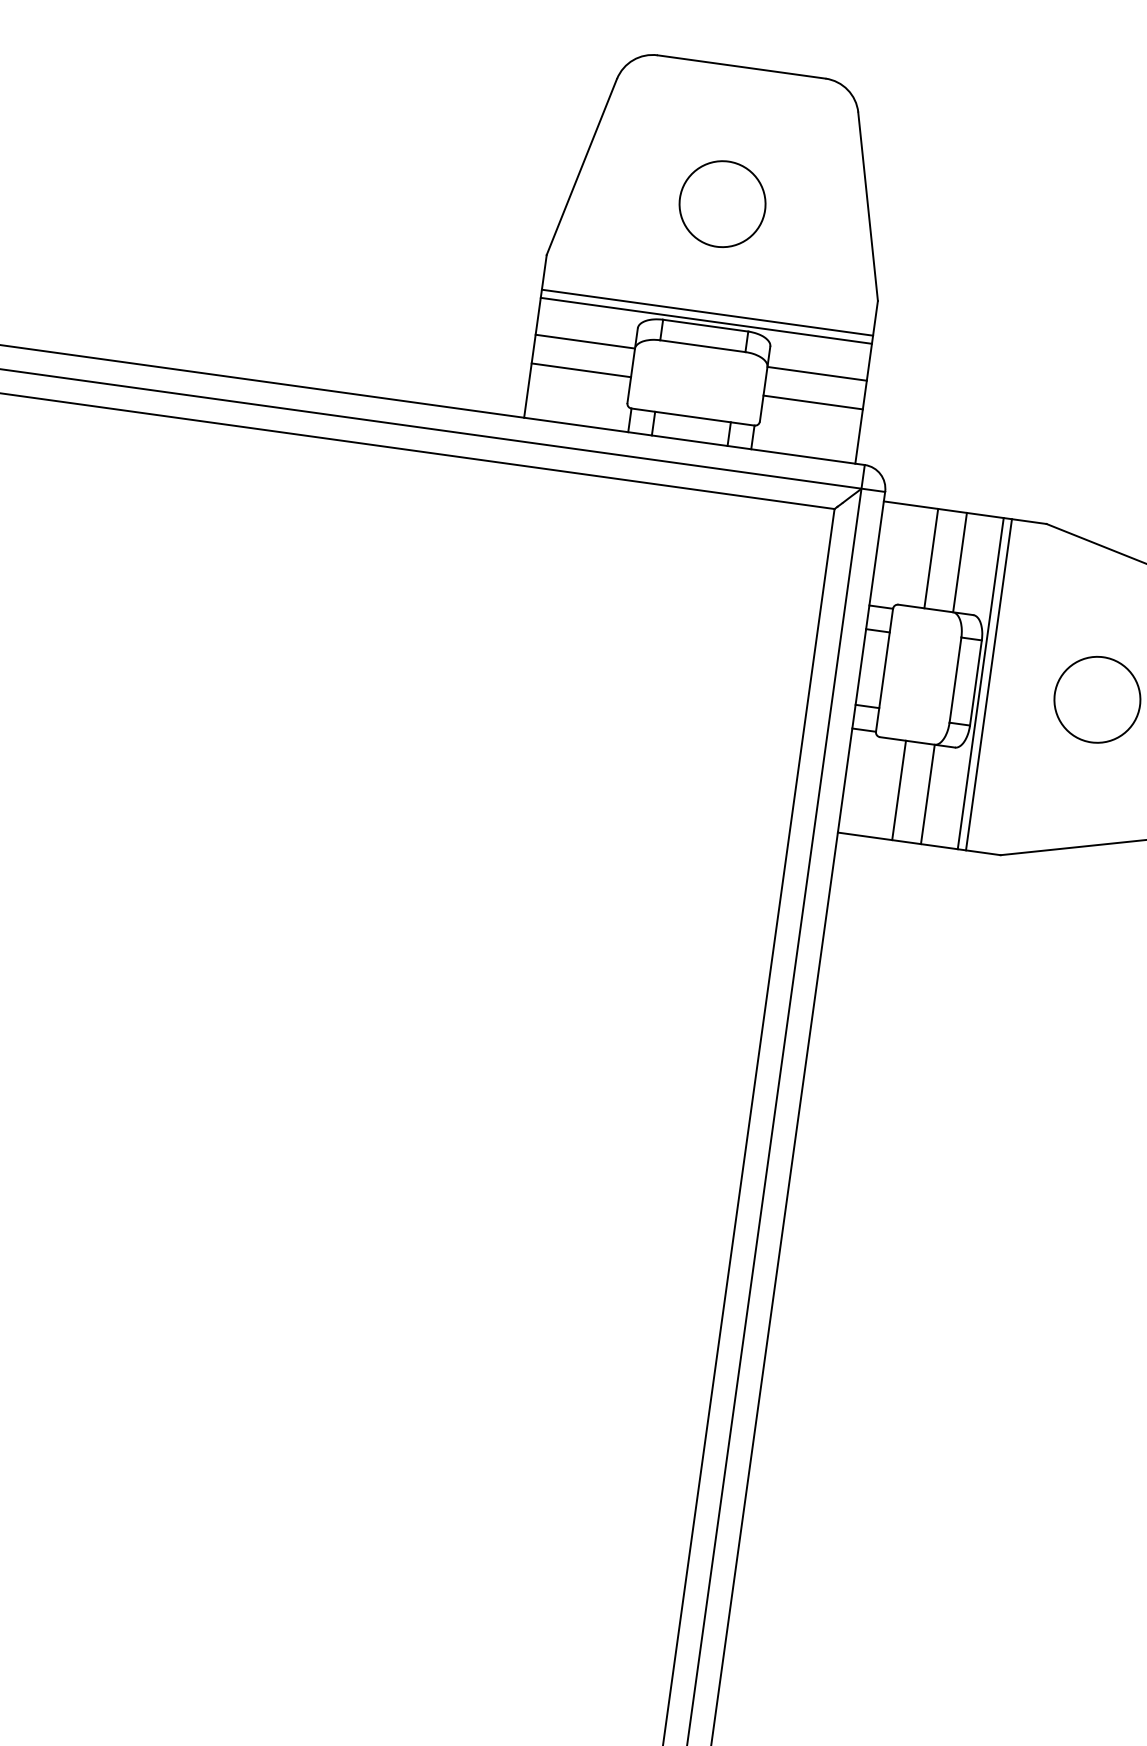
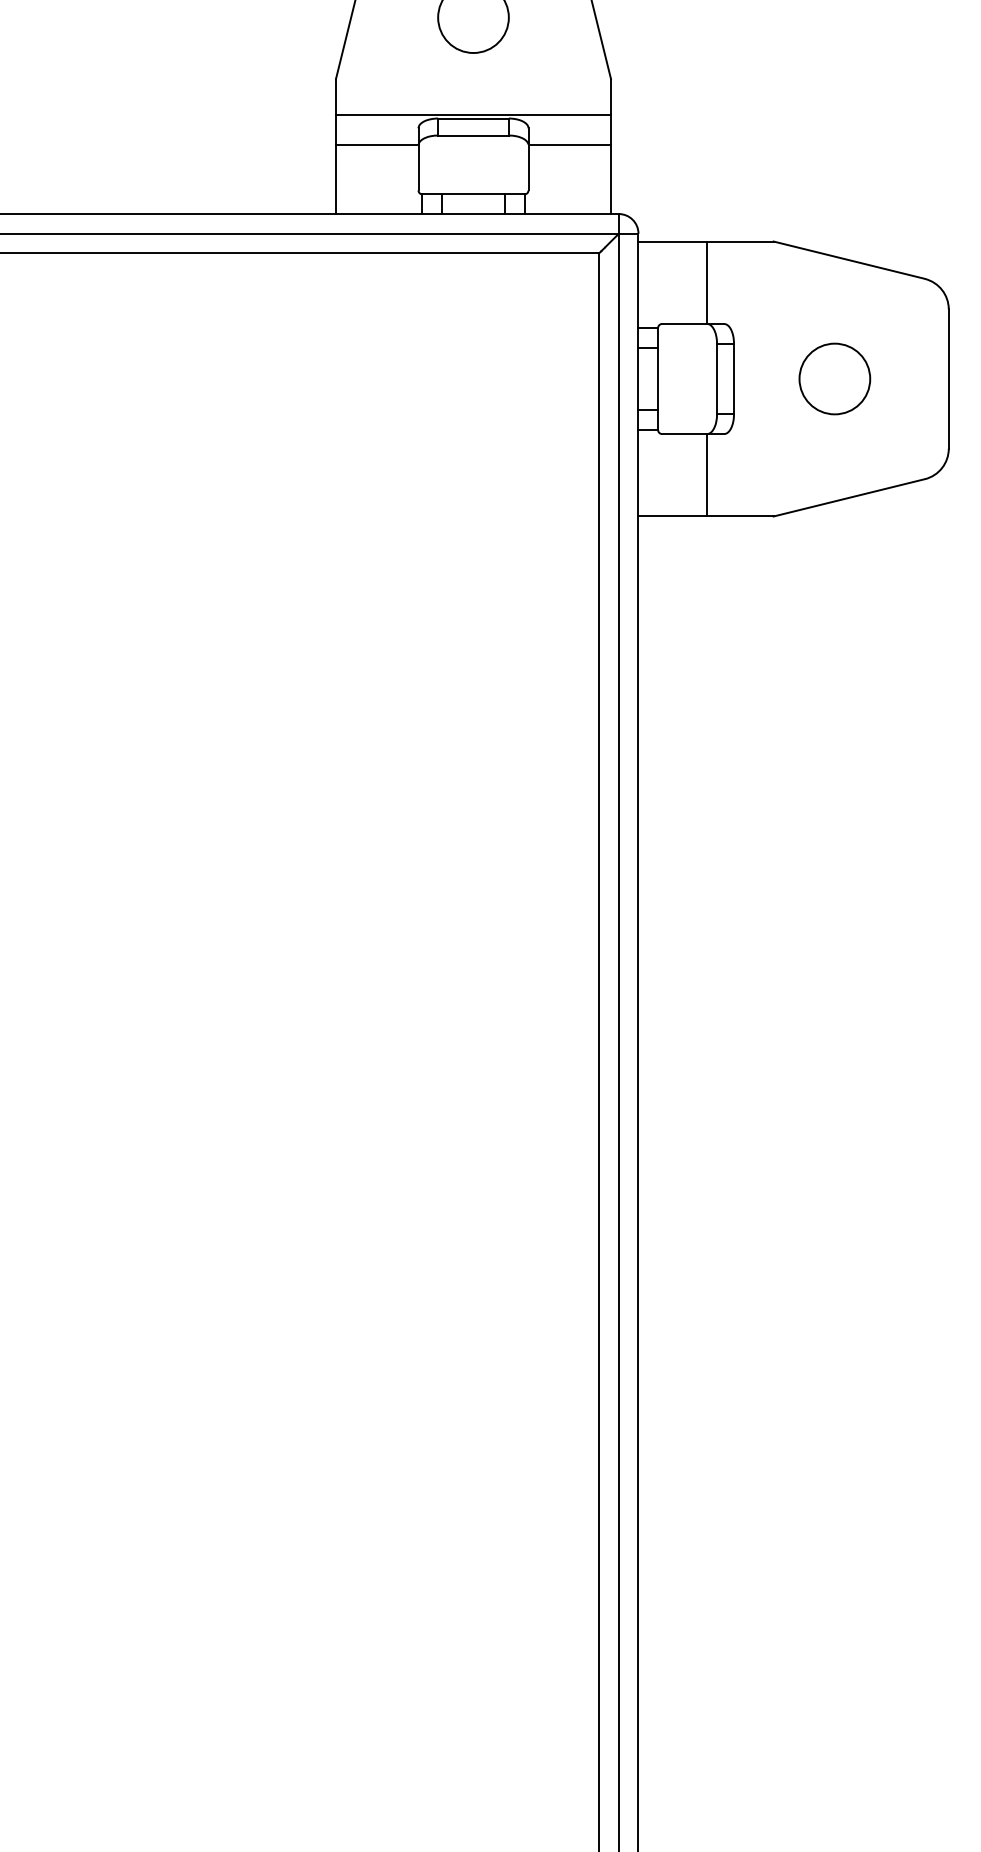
line: (707, 312) -> (473, 107), removed
line: (581, 369) -> (377, 168), removed
line: (812, 401) -> (569, 168), removed
line: (931, 558) -> (683, 282), removed
line: (981, 683) -> (738, 378), removed
line: (988, 684) -> (744, 378), removed
line: (898, 790) -> (683, 475), removed

